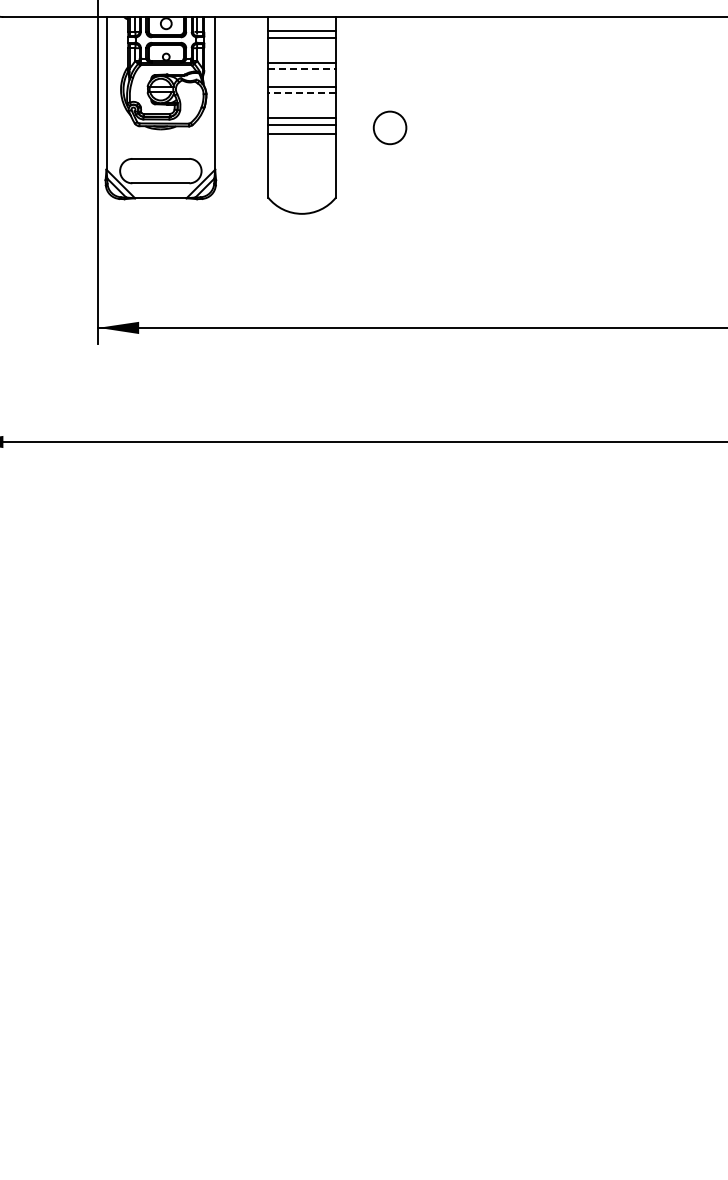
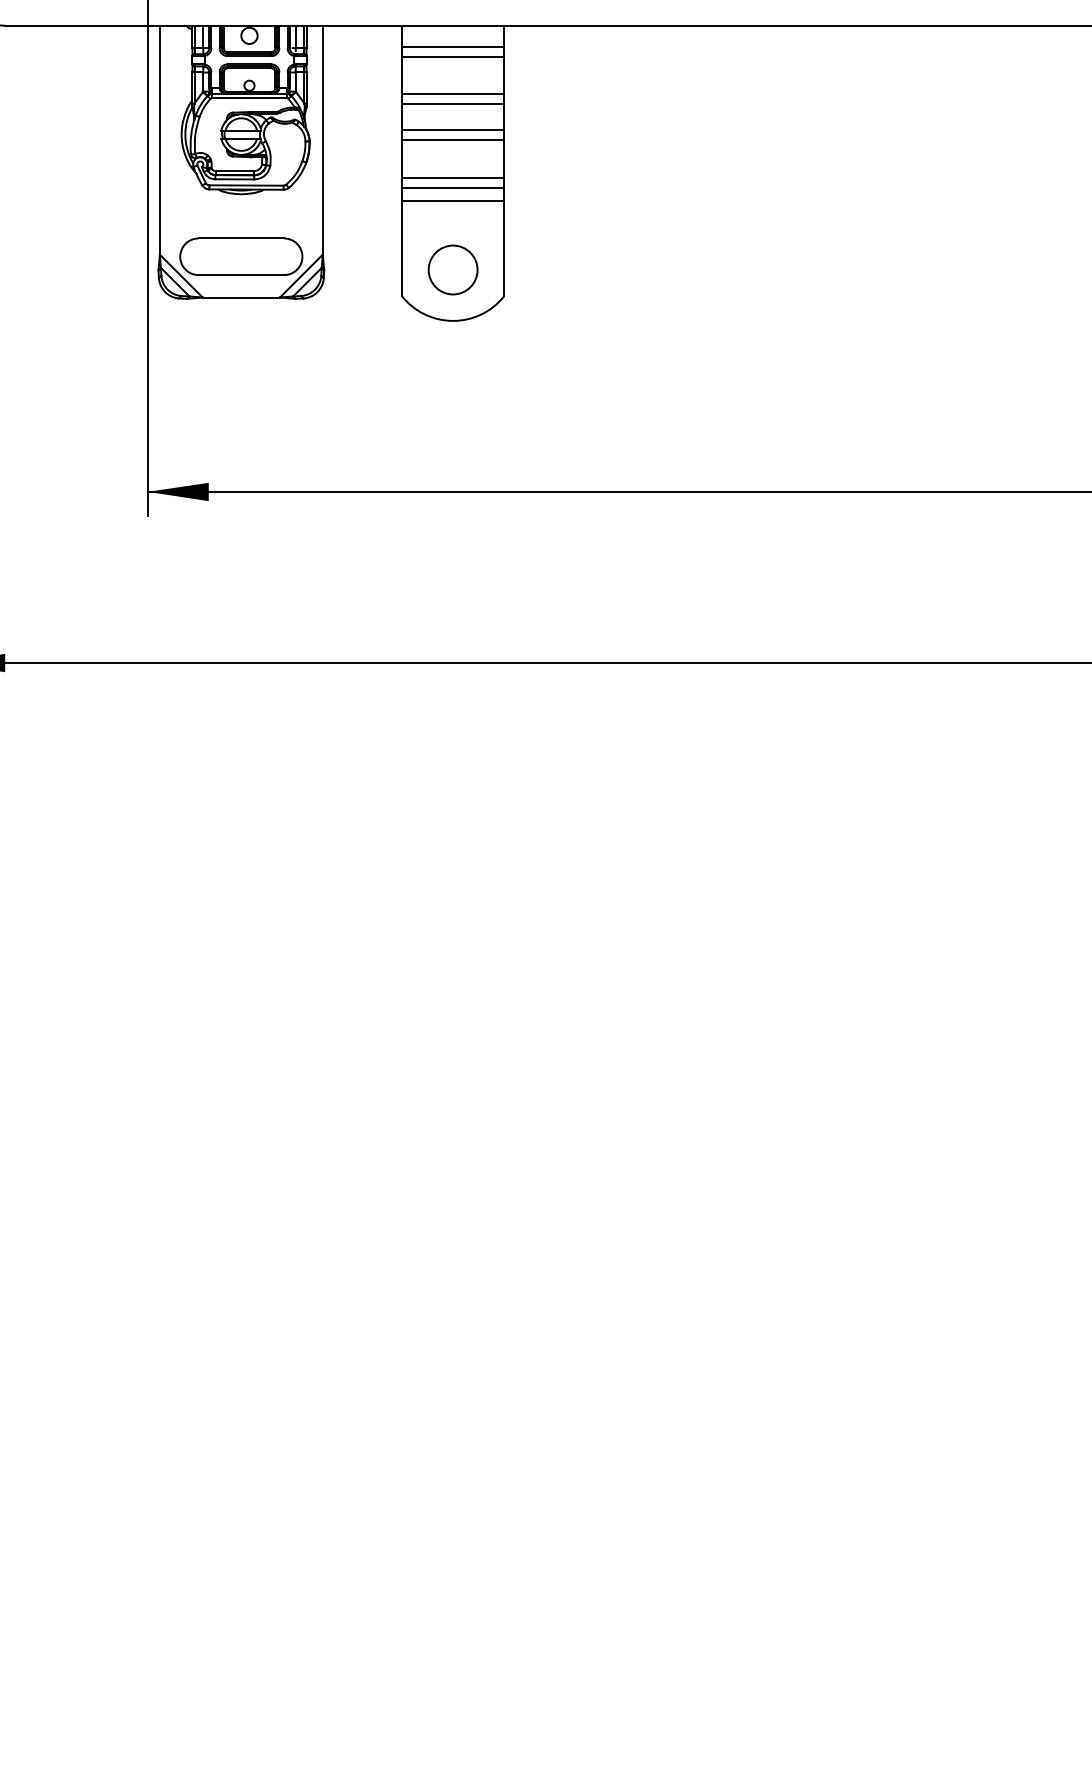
line: (302, 69) -> (453, 104), dashed -> solid
line: (302, 93) -> (453, 140), dashed -> solid
circle: (389, 127) -> (452, 269), moved

